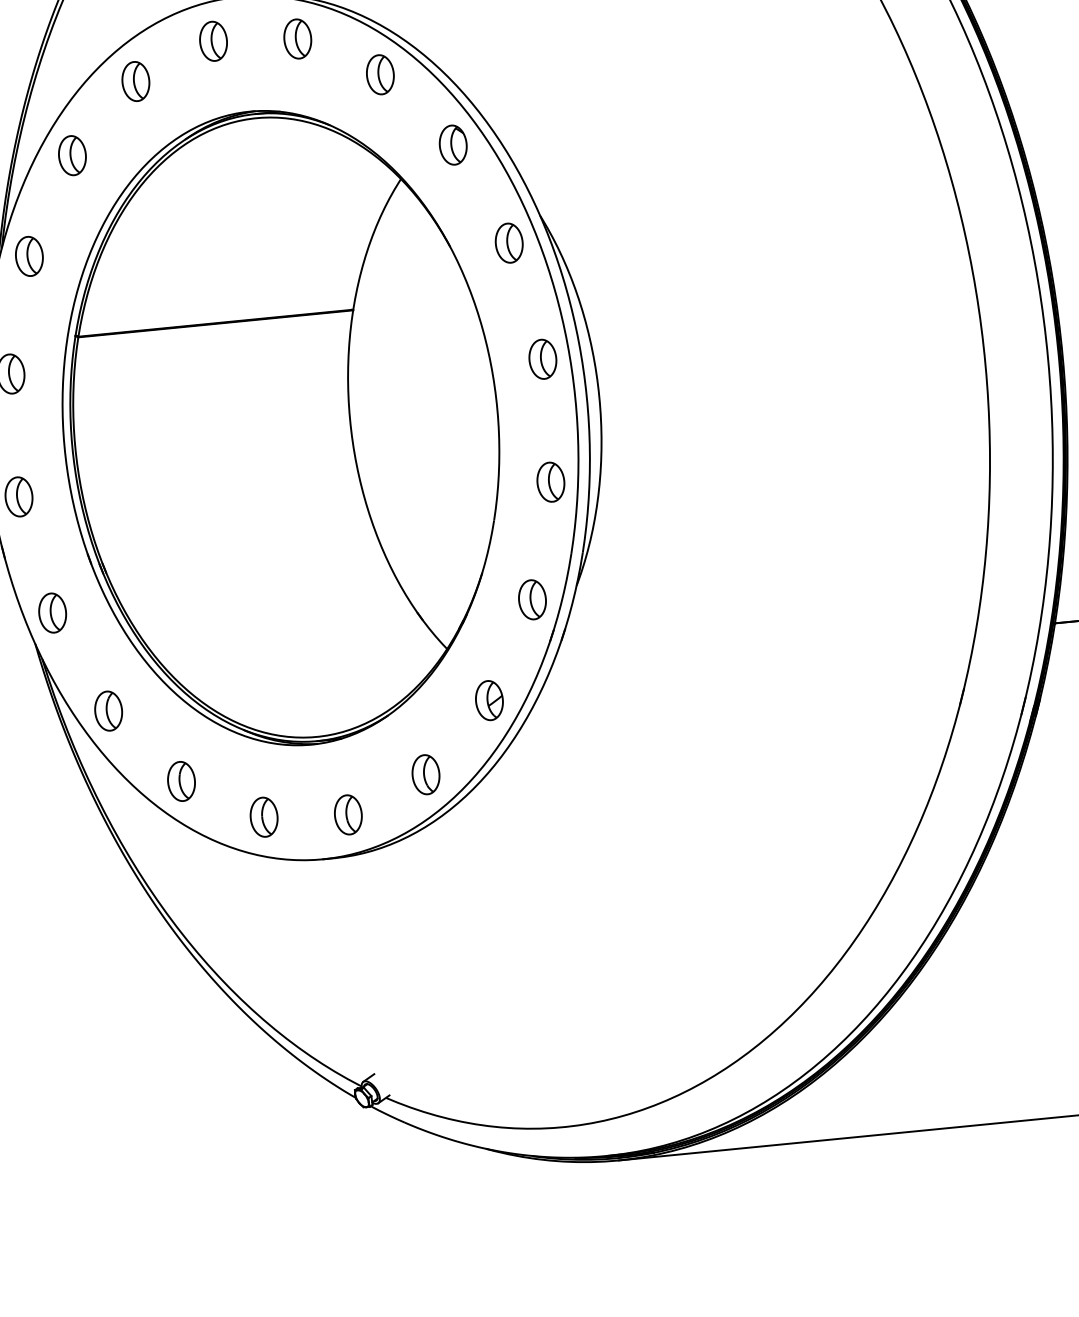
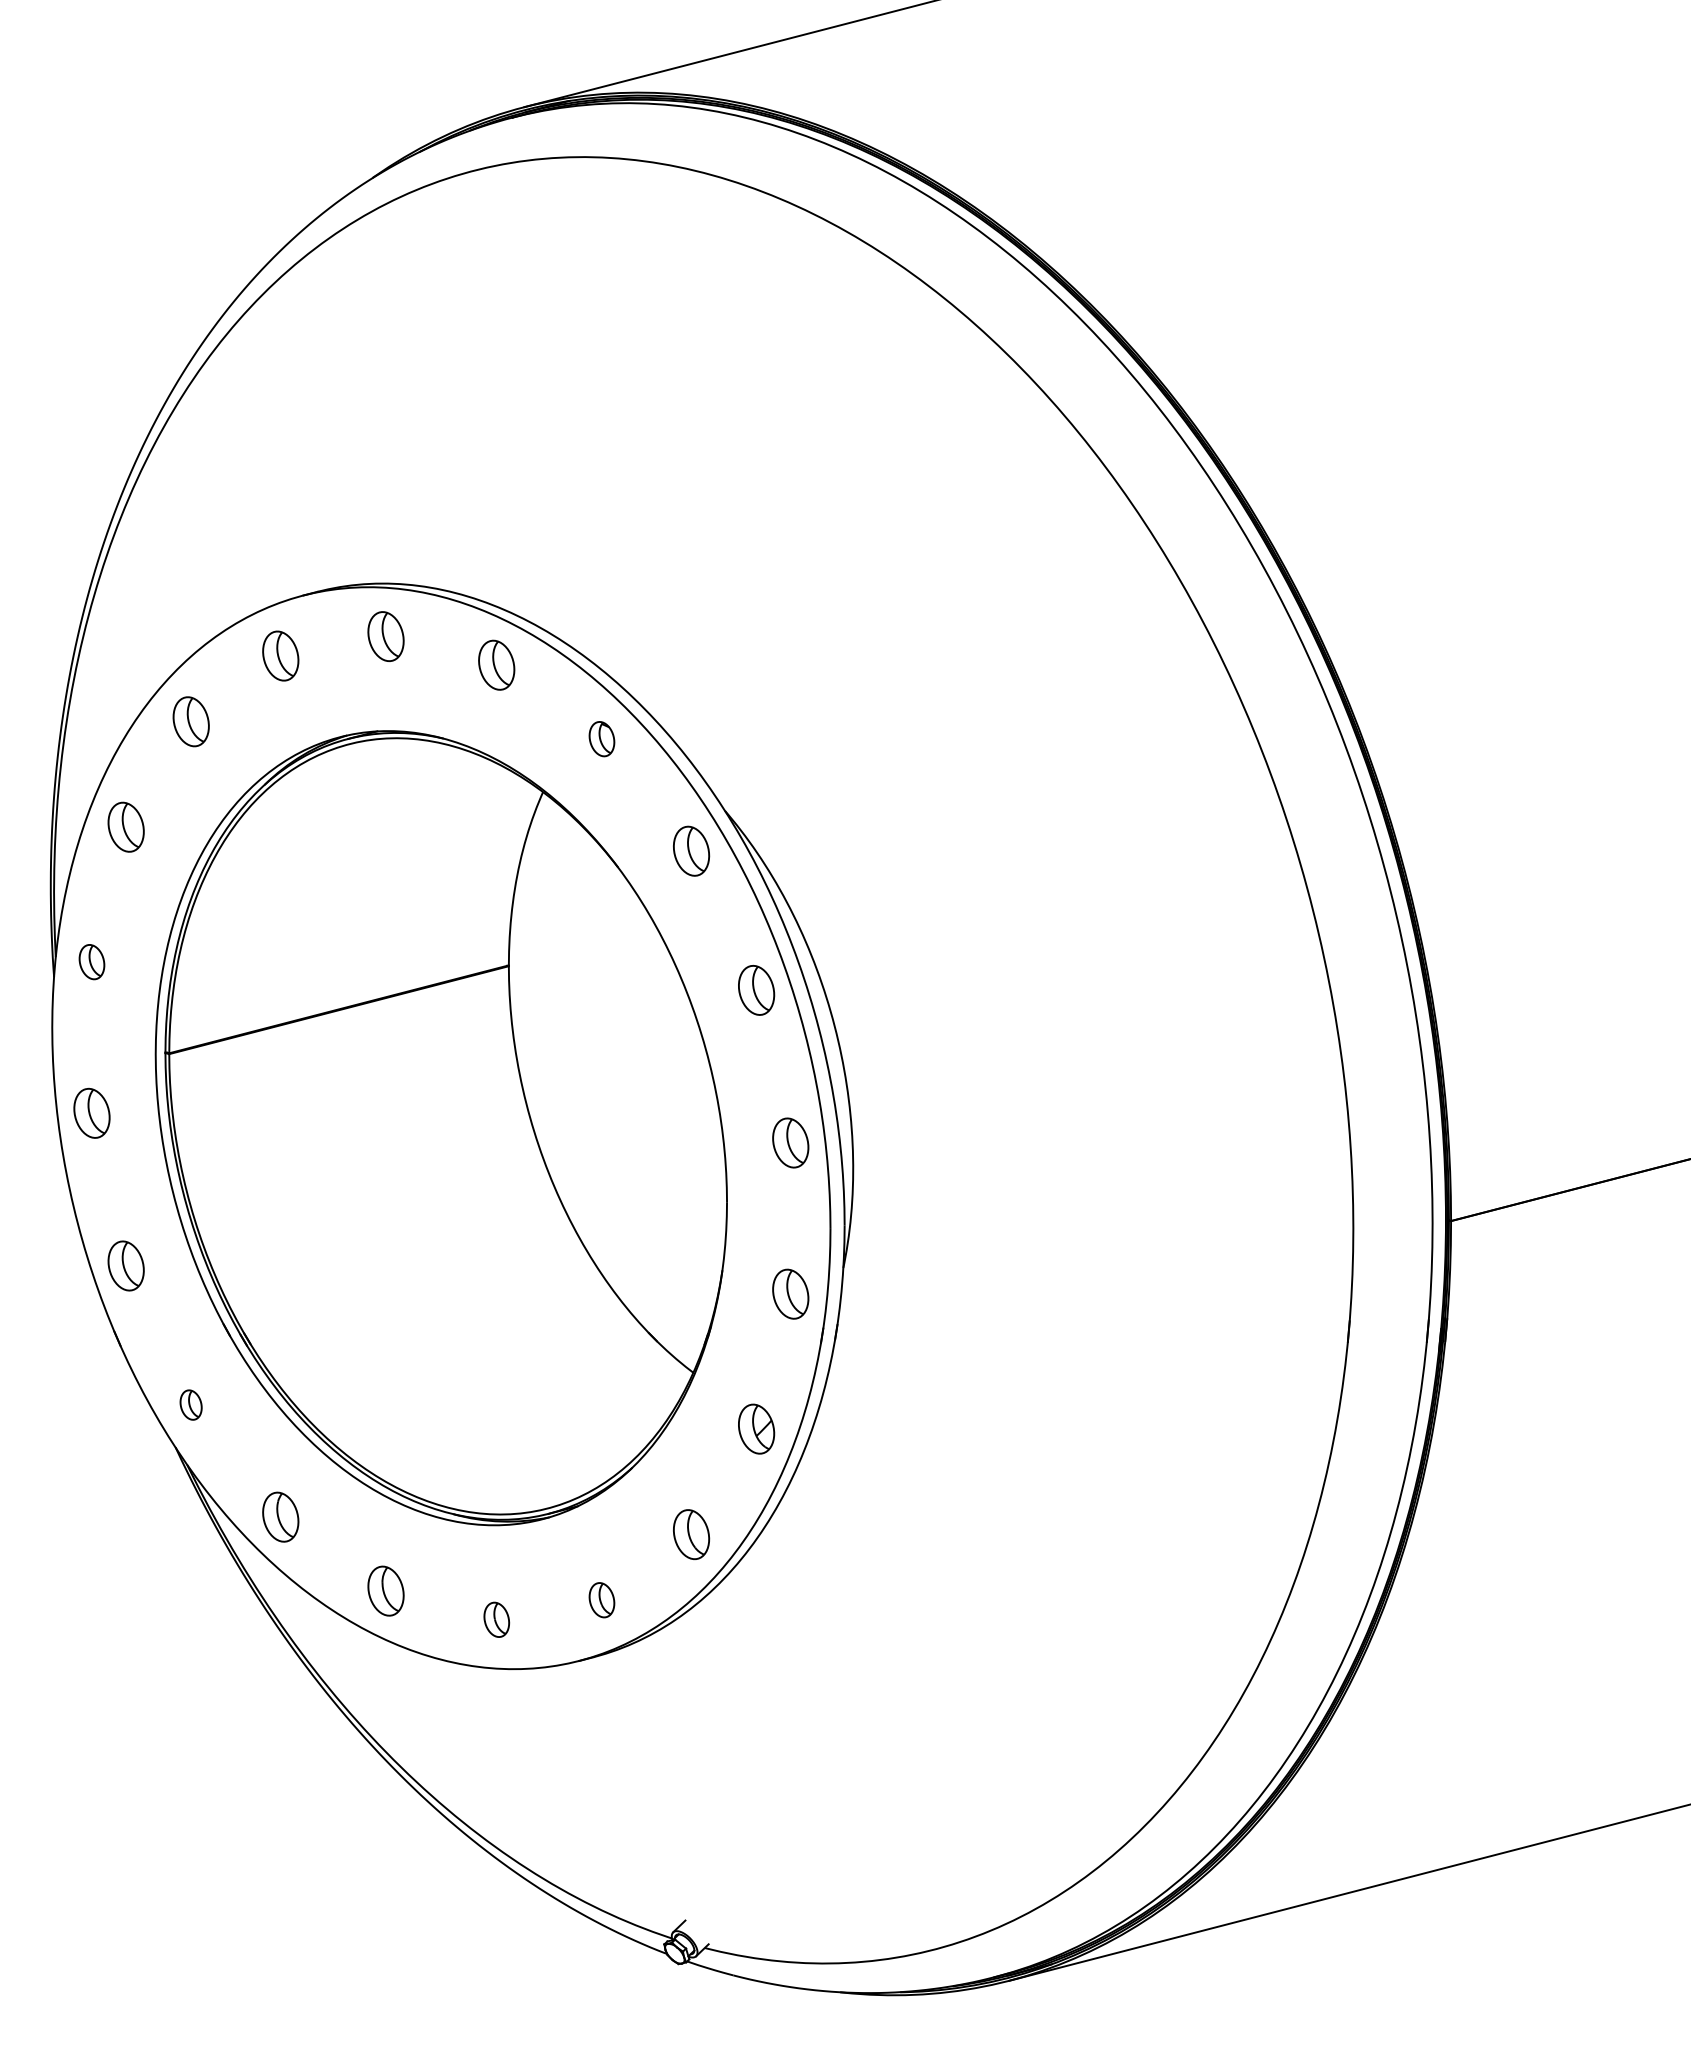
part: (452, 144) -> (601, 738), size x0.7
part: (29, 255) -> (91, 961), size x0.7
part: (52, 612) -> (190, 1404), size x0.6
part: (348, 814) -> (601, 1599), size x0.7
part: (264, 816) -> (496, 1619), size x0.7

